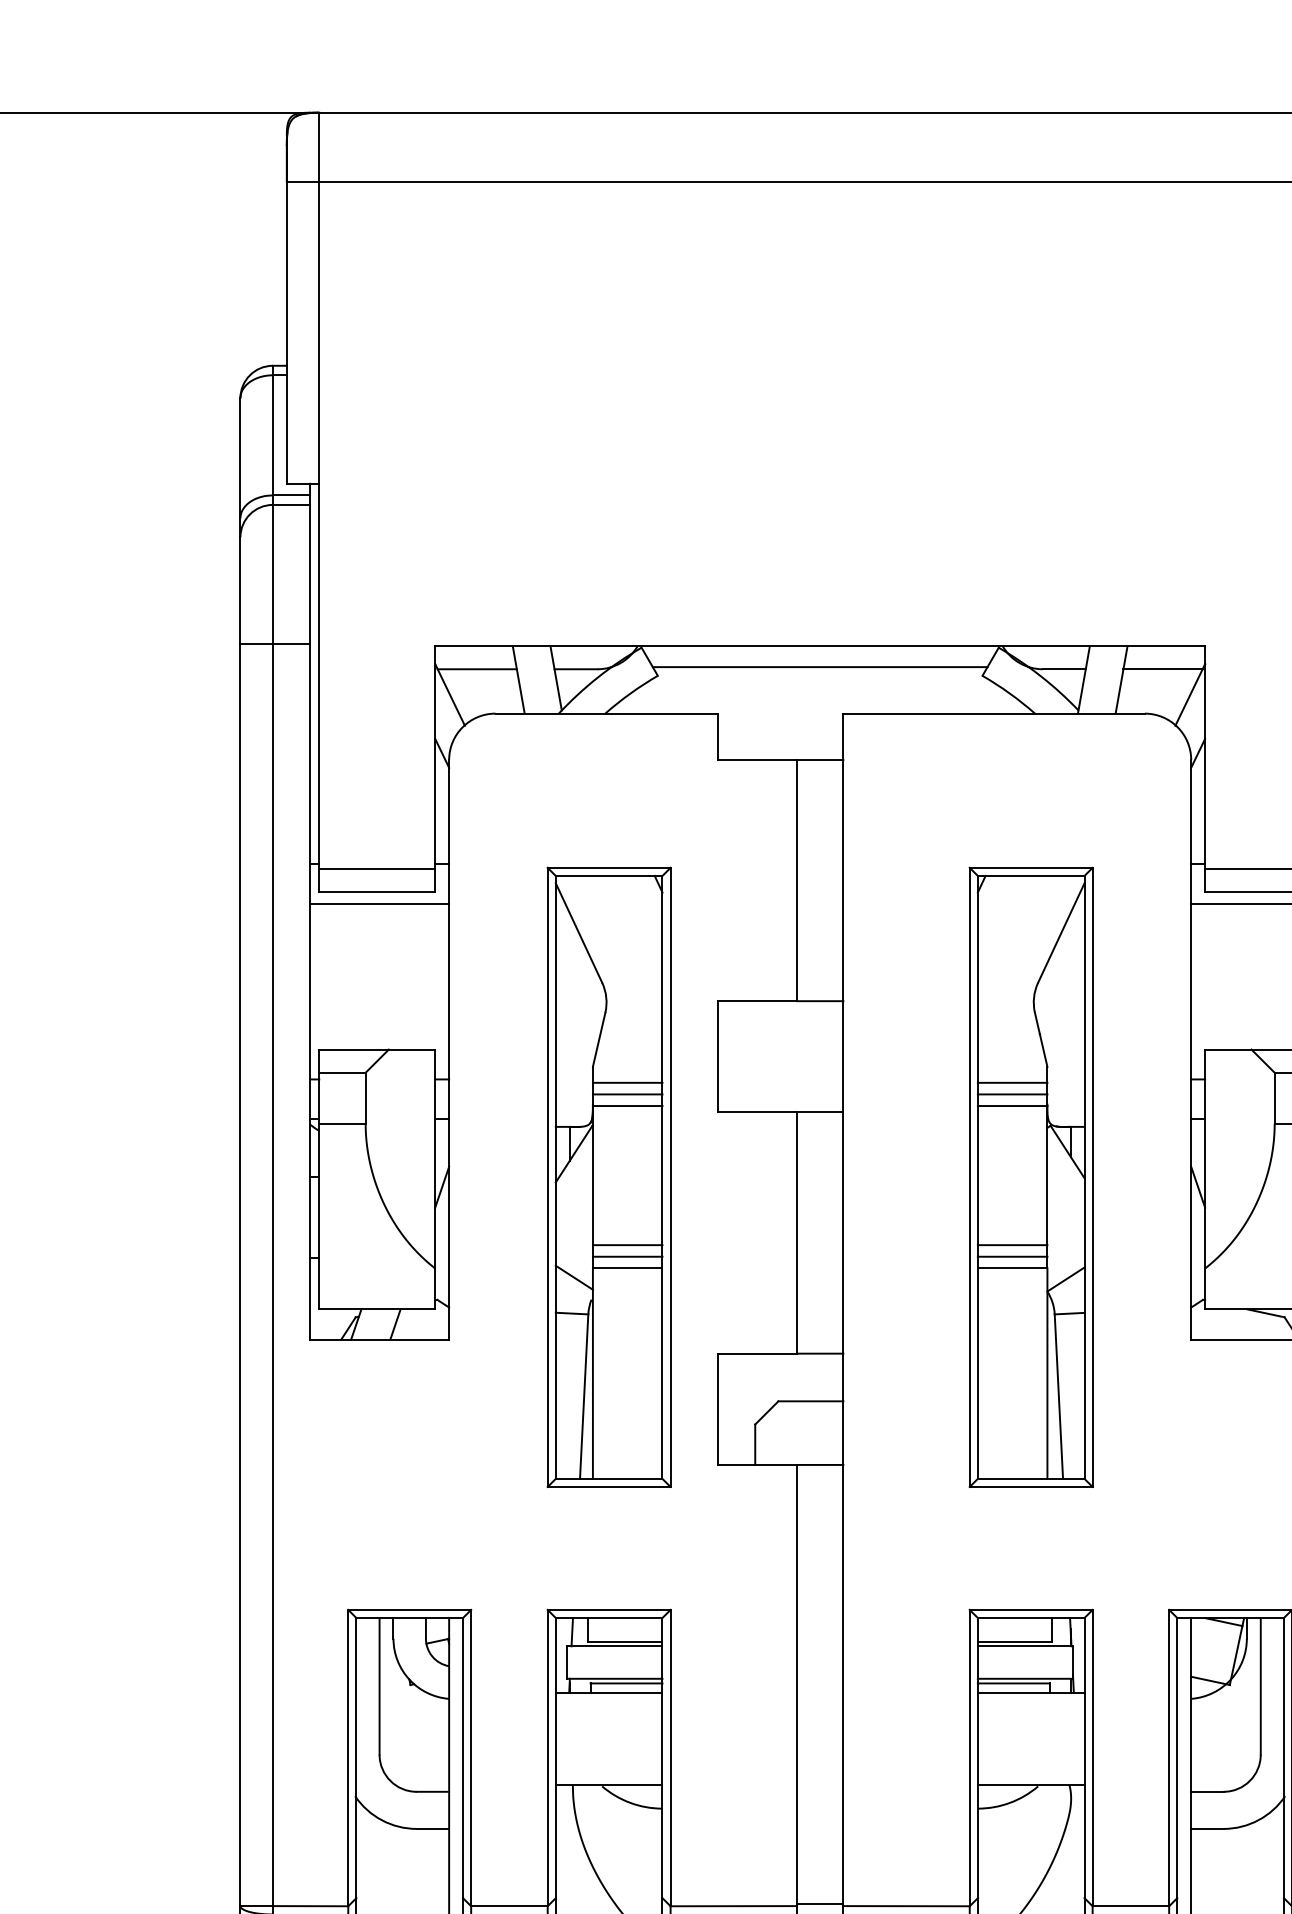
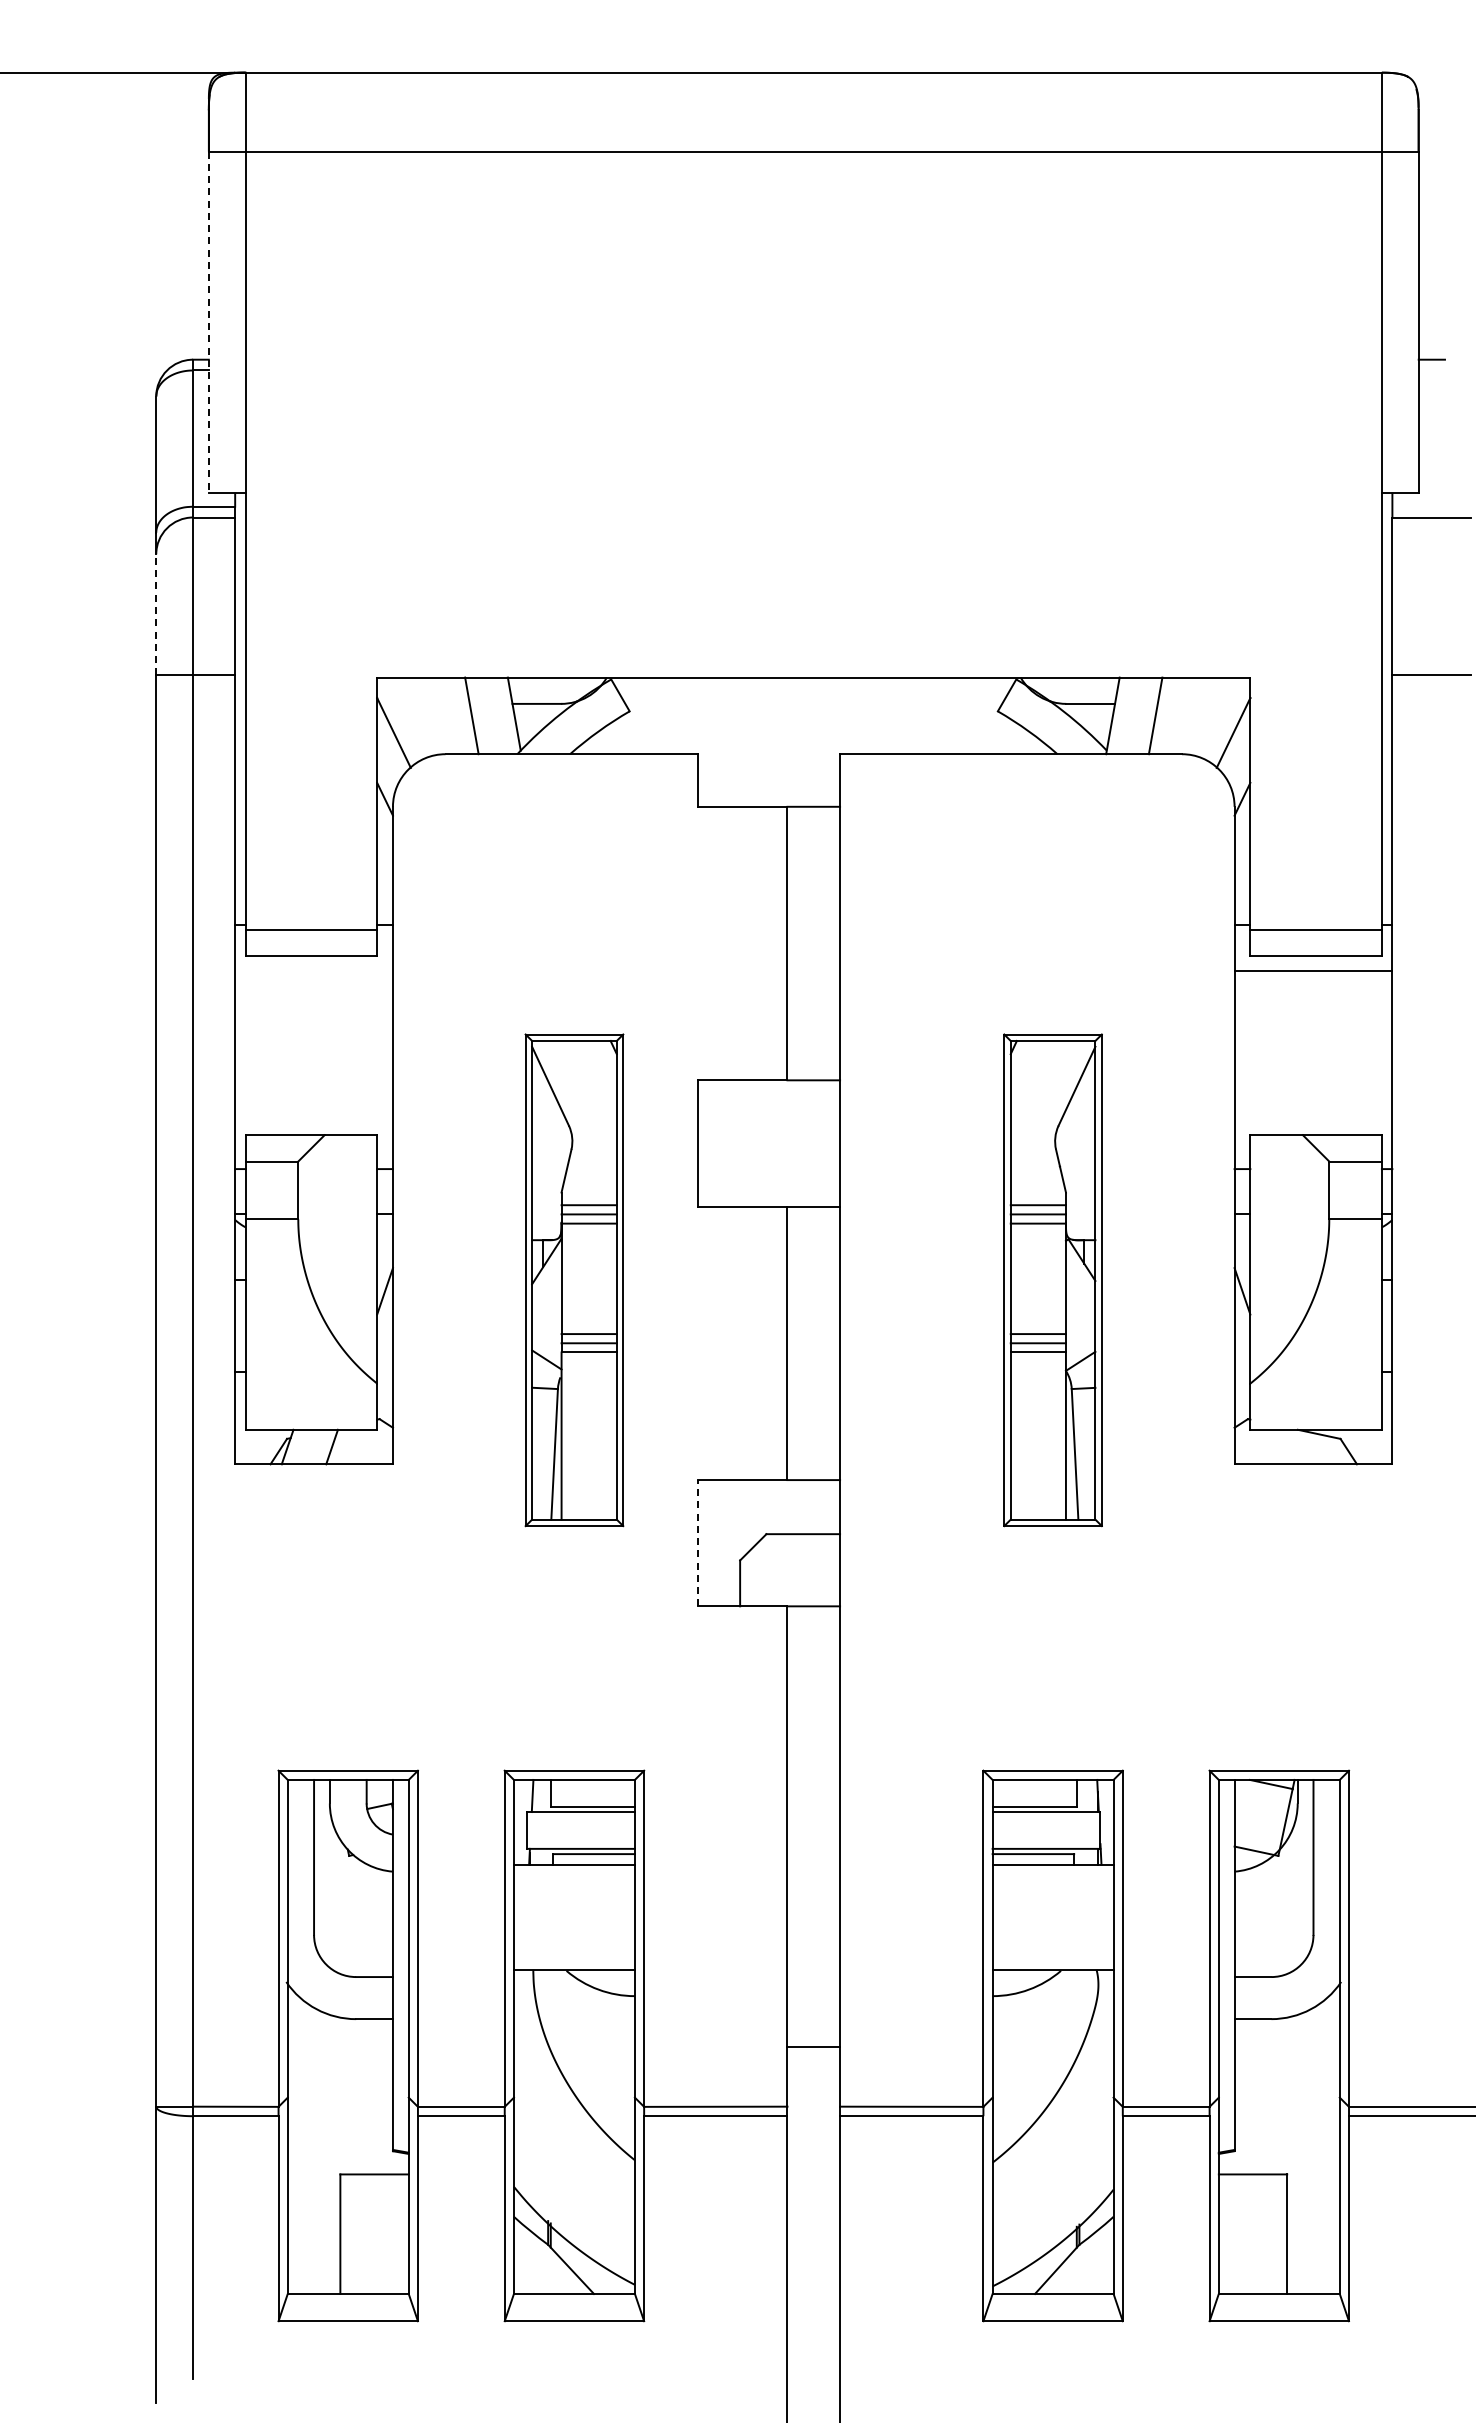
line: (286, 332) -> (208, 322), solid -> dashed
line: (240, 590) -> (156, 614), solid -> dashed
line: (819, 667) -> (813, 701), removed
line: (476, 668) -> (424, 703), removed
line: (1162, 668) -> (1202, 703), removed
line: (379, 904) -> (313, 970), removed
part: (609, 1177) -> (574, 1280), size x0.7
part: (1030, 1177) -> (1052, 1280), size x0.7
line: (718, 1408) -> (698, 1542), solid -> dashed
line: (819, 1903) -> (813, 2046), moved

